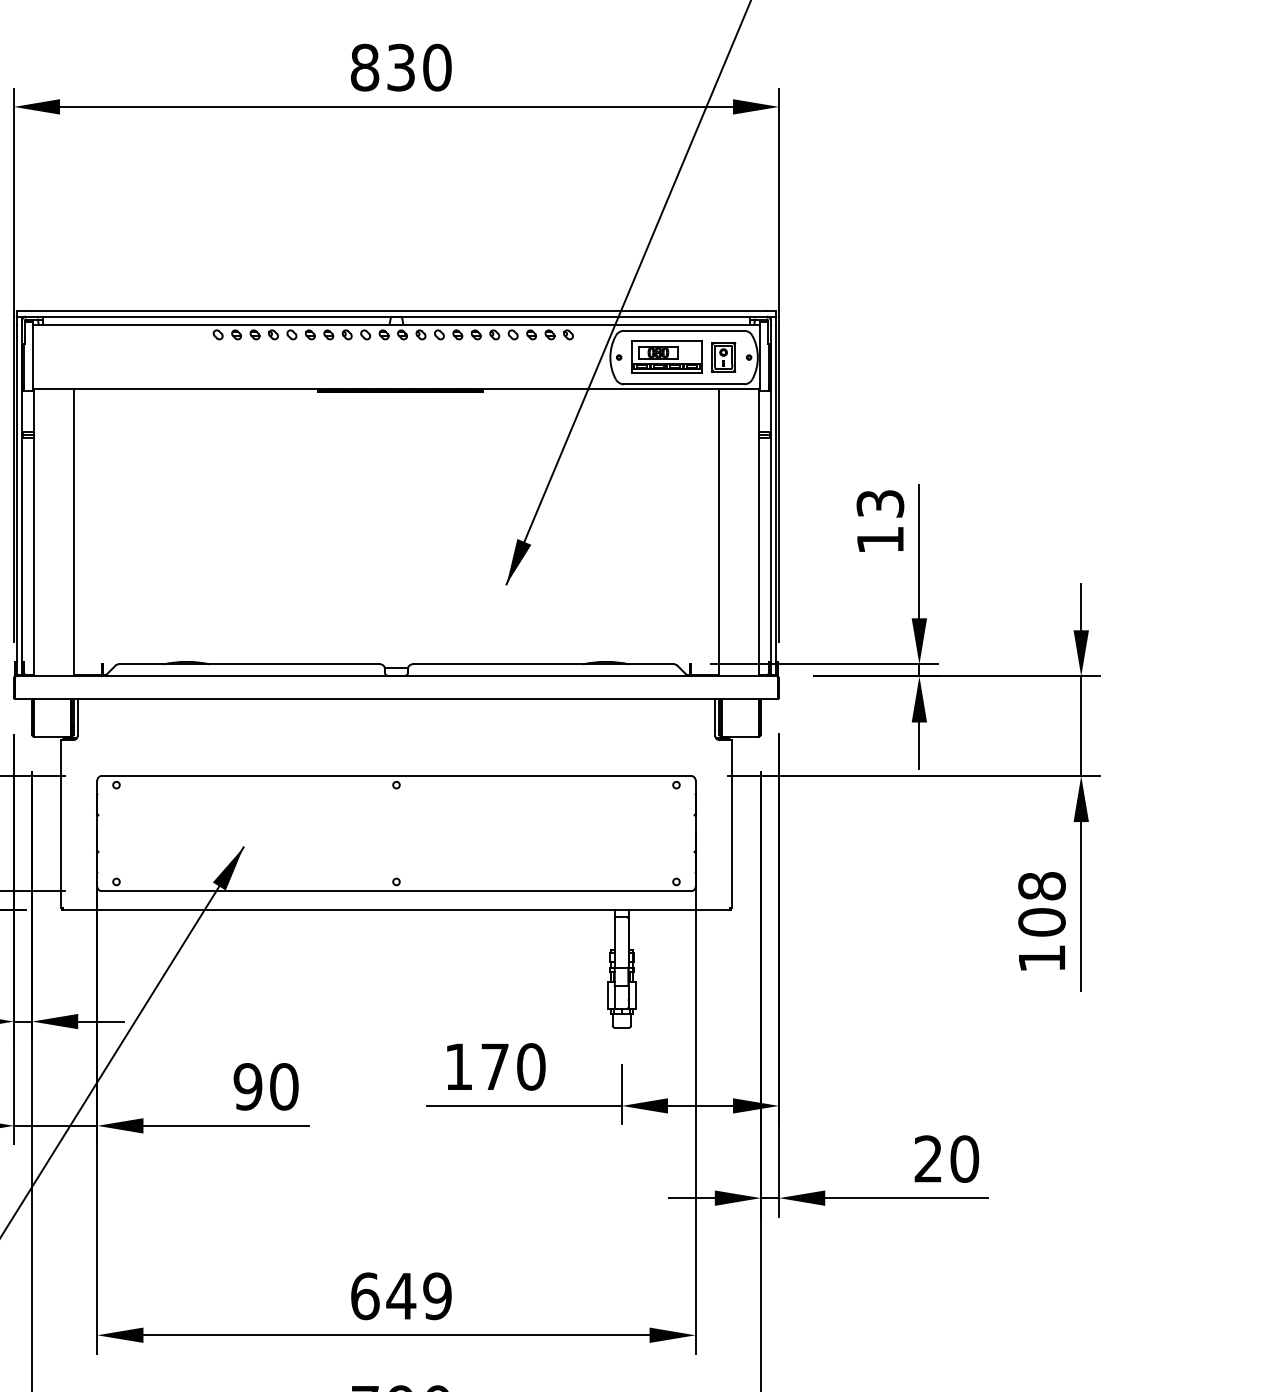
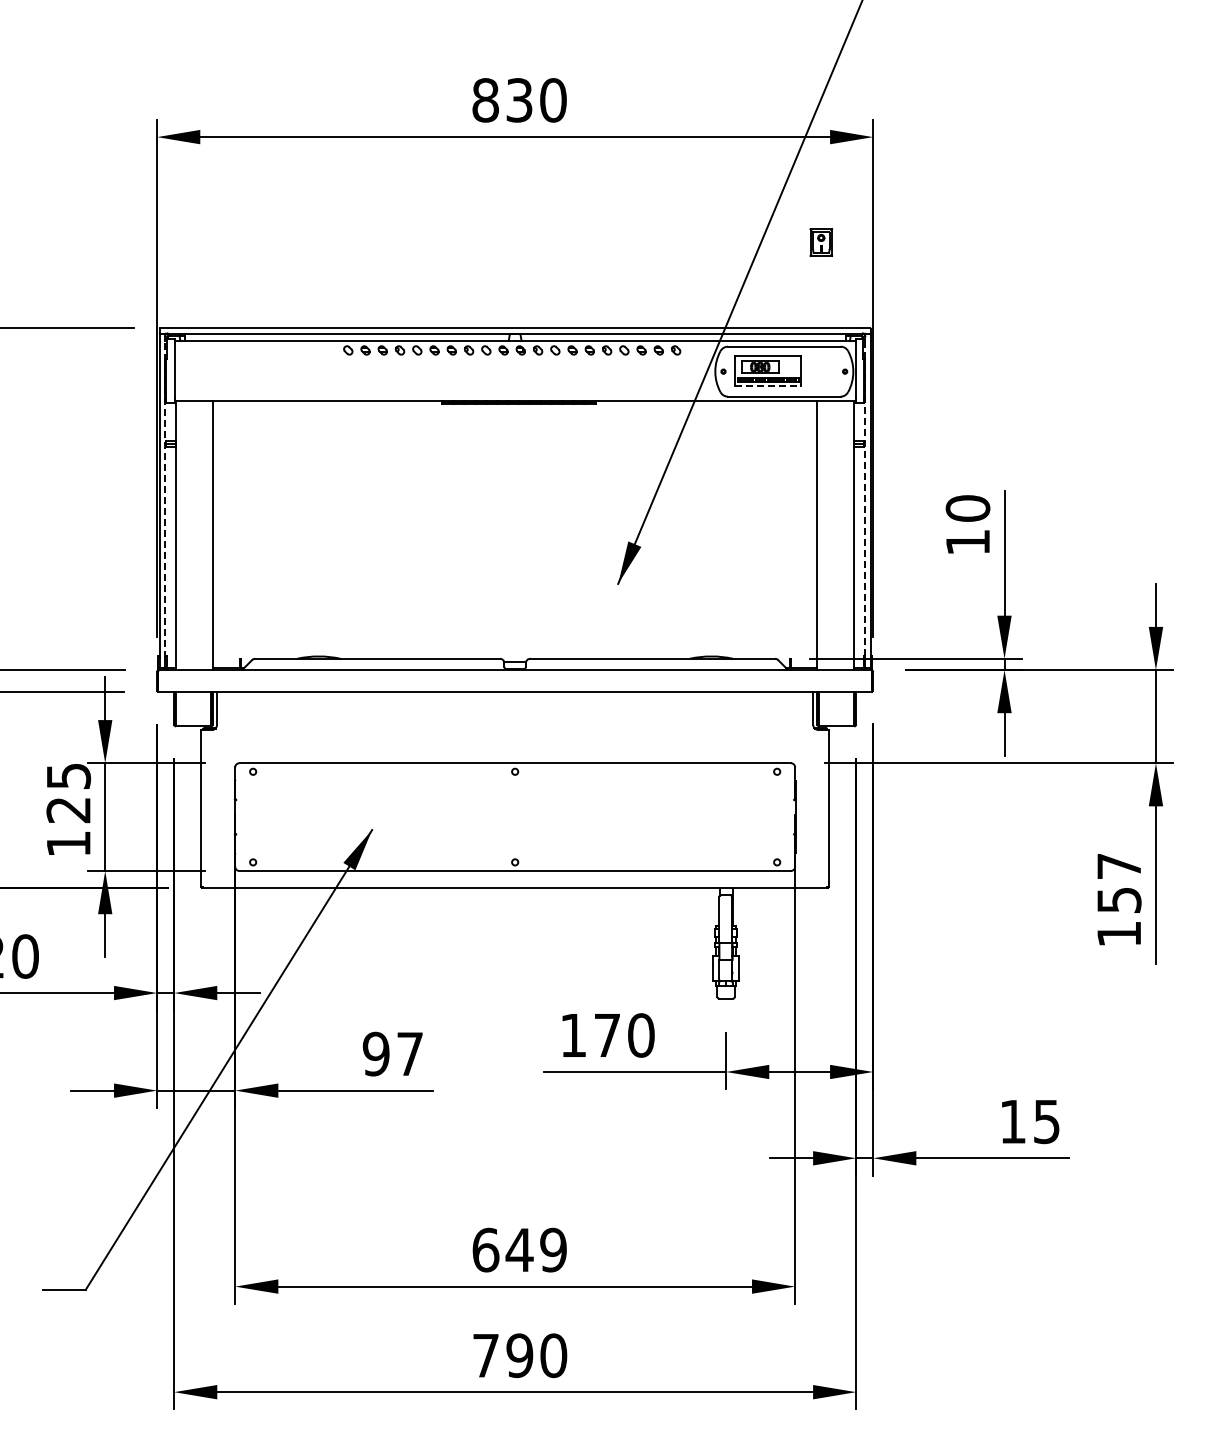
part: (723, 357) -> (821, 242), moved
line: (667, 373) -> (768, 386), solid -> dashed
line: (21, 494) -> (164, 499), solid -> dashed
line: (770, 494) -> (865, 499), solid -> dashed
text: (879, 503) -> (967, 508), 13 -> 10
text: (1042, 904) -> (1119, 883), 108 -> 157
text: (283, 1086) -> (409, 1053), 90 -> 97
text: (947, 1158) -> (1030, 1121), 20 -> 15

